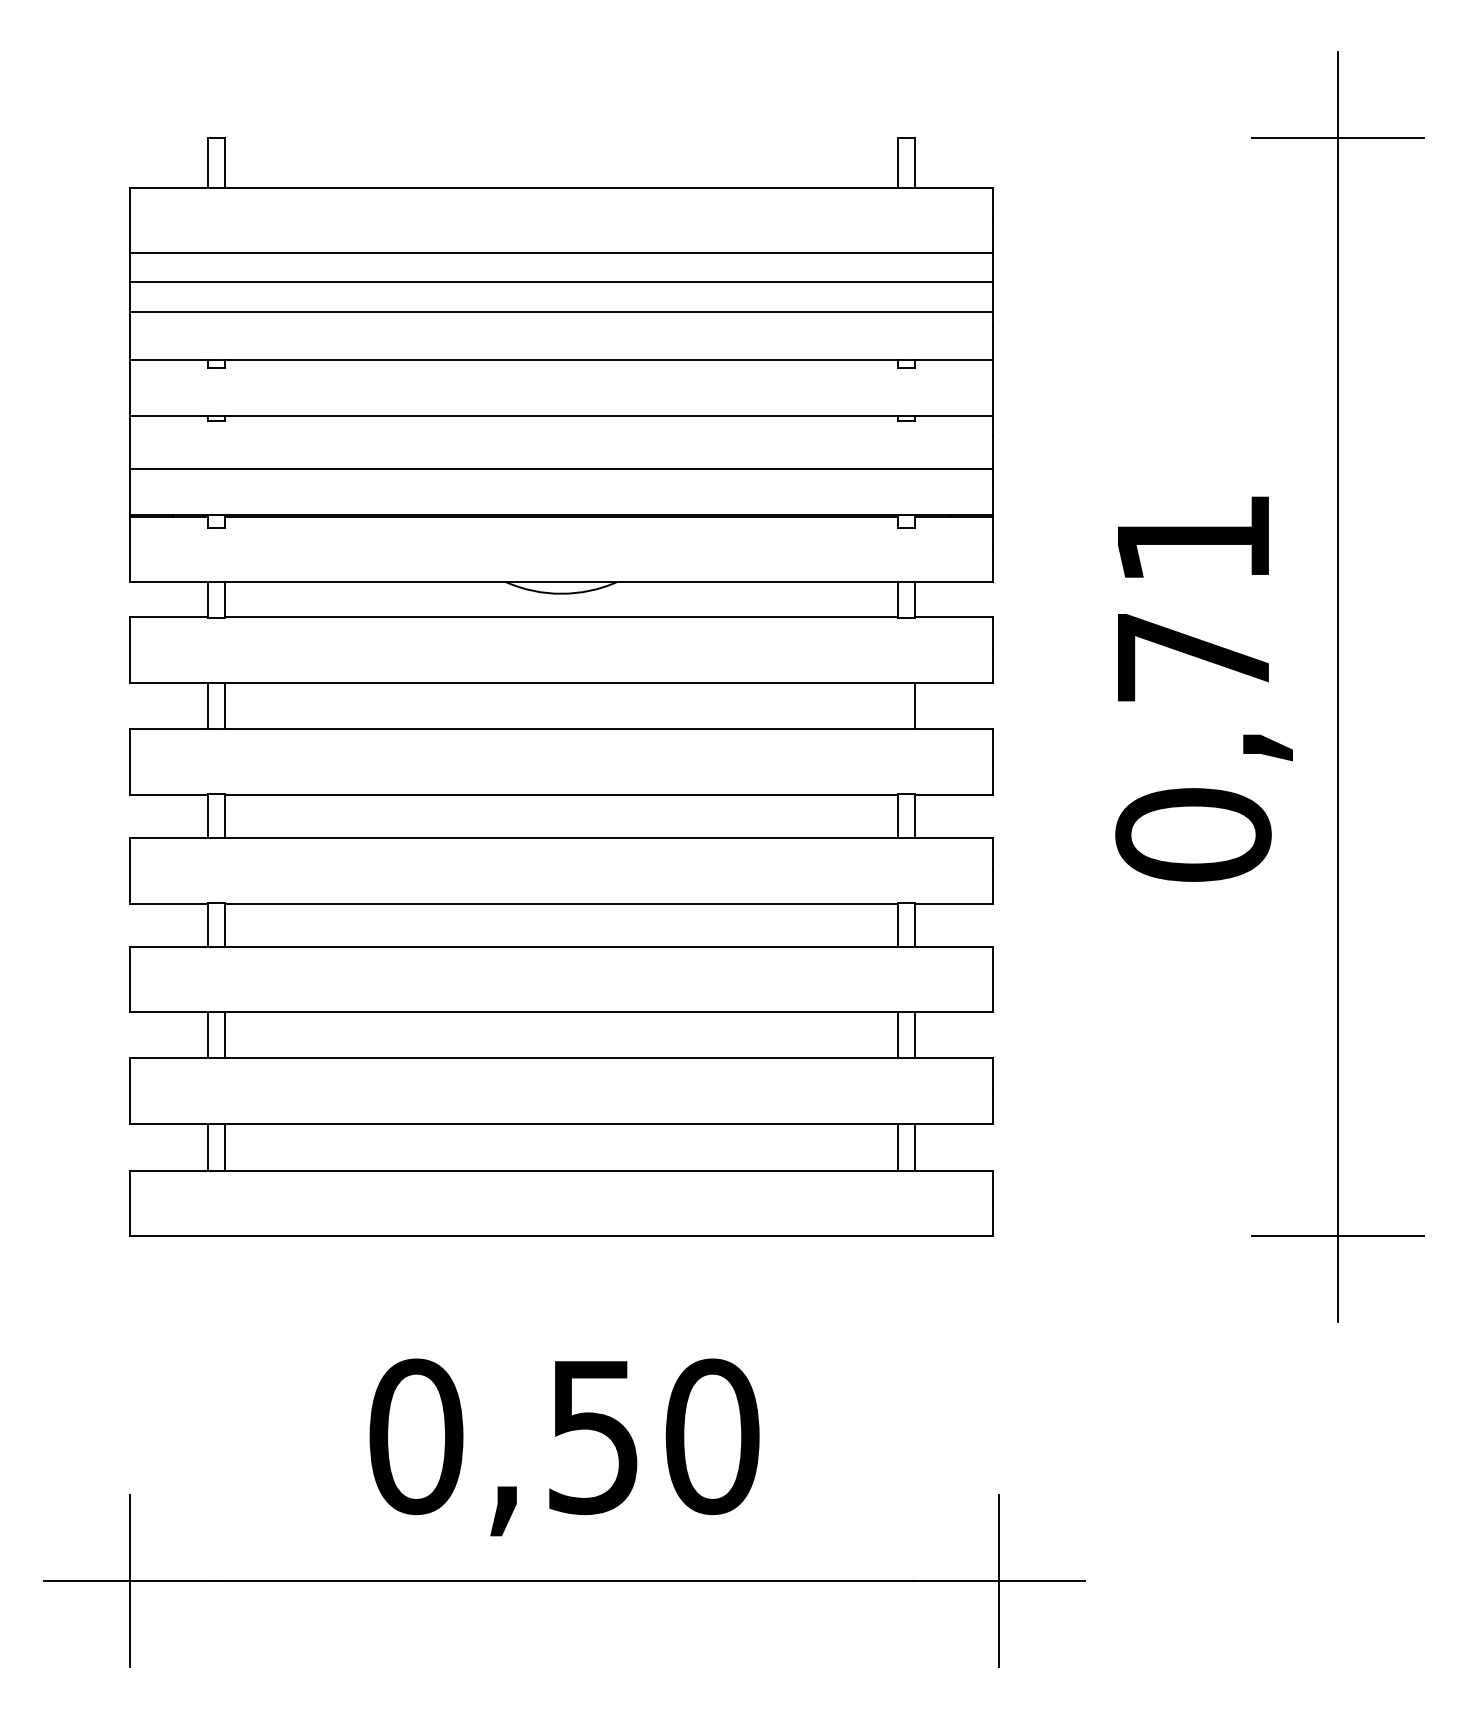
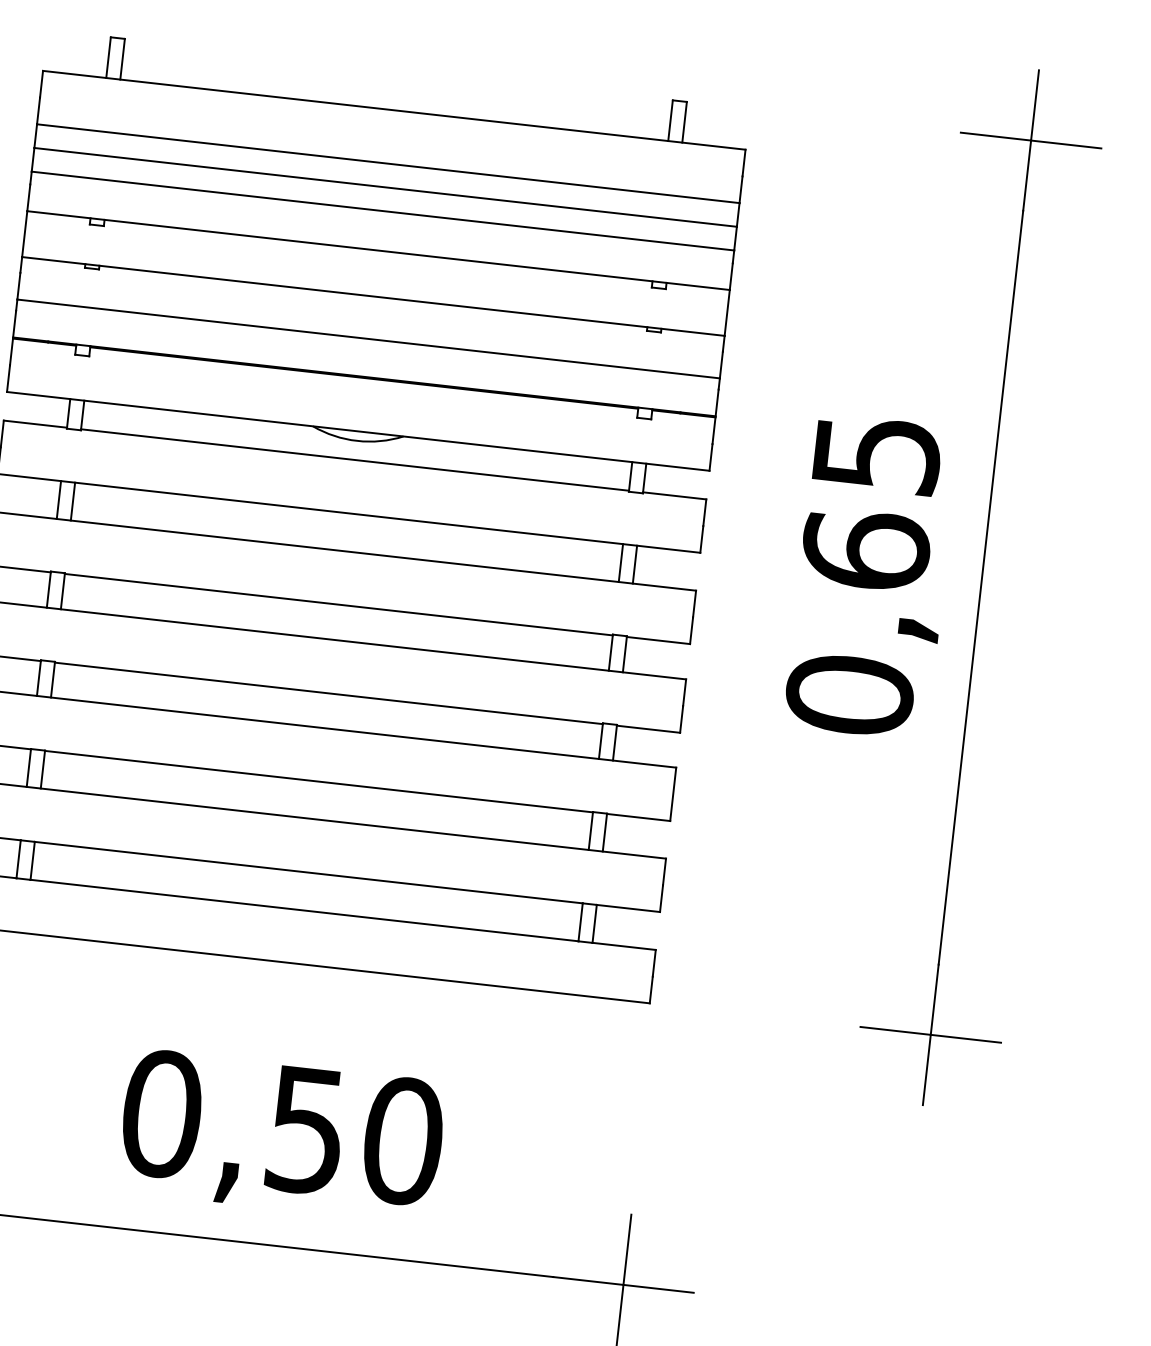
text: (1193, 599) -> (871, 503), 0,71 -> 0,65
line: (897, 705) -> (620, 562), added

